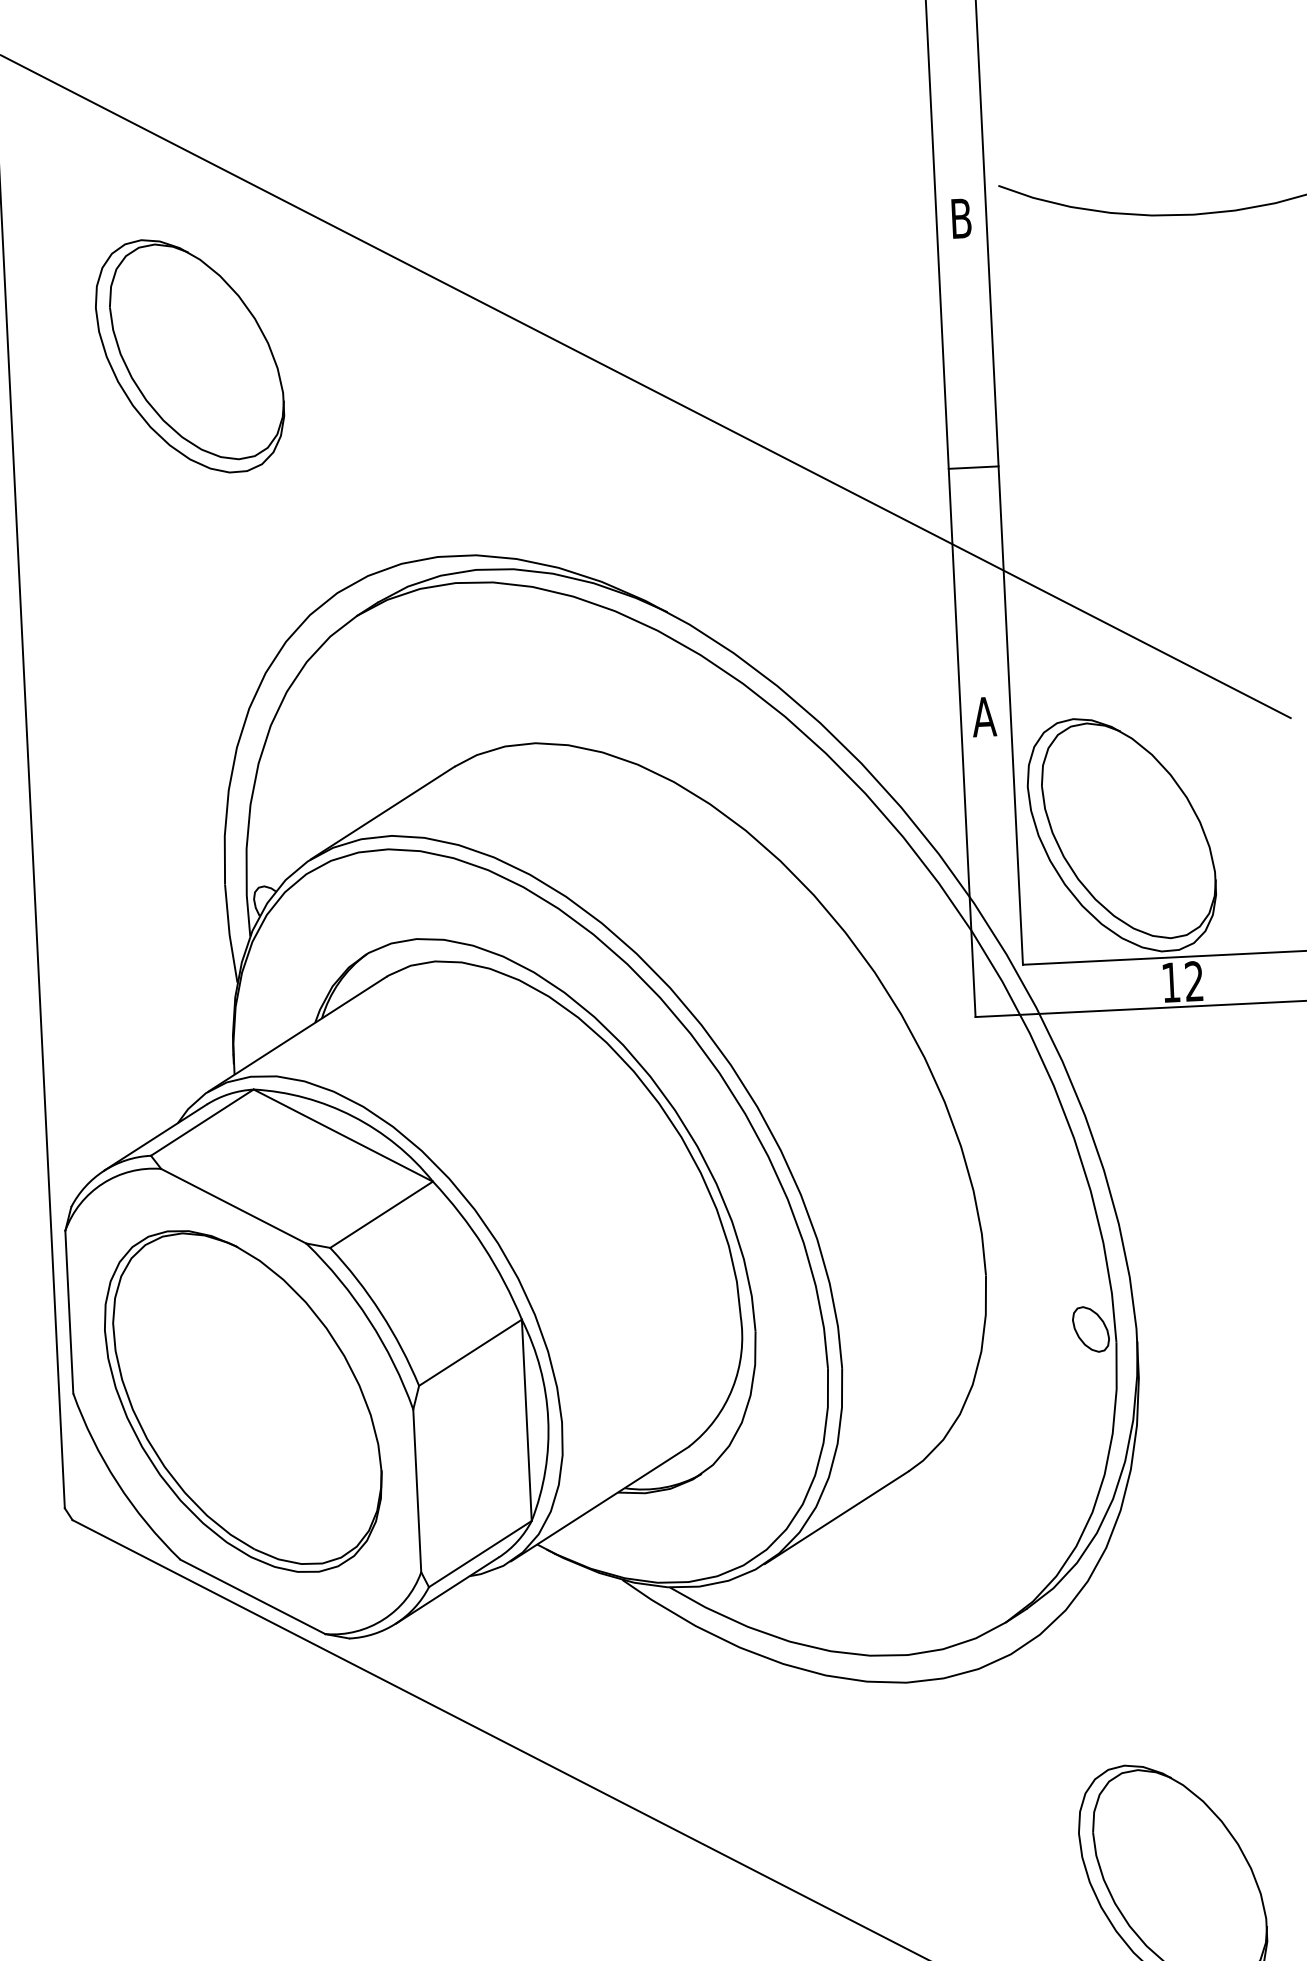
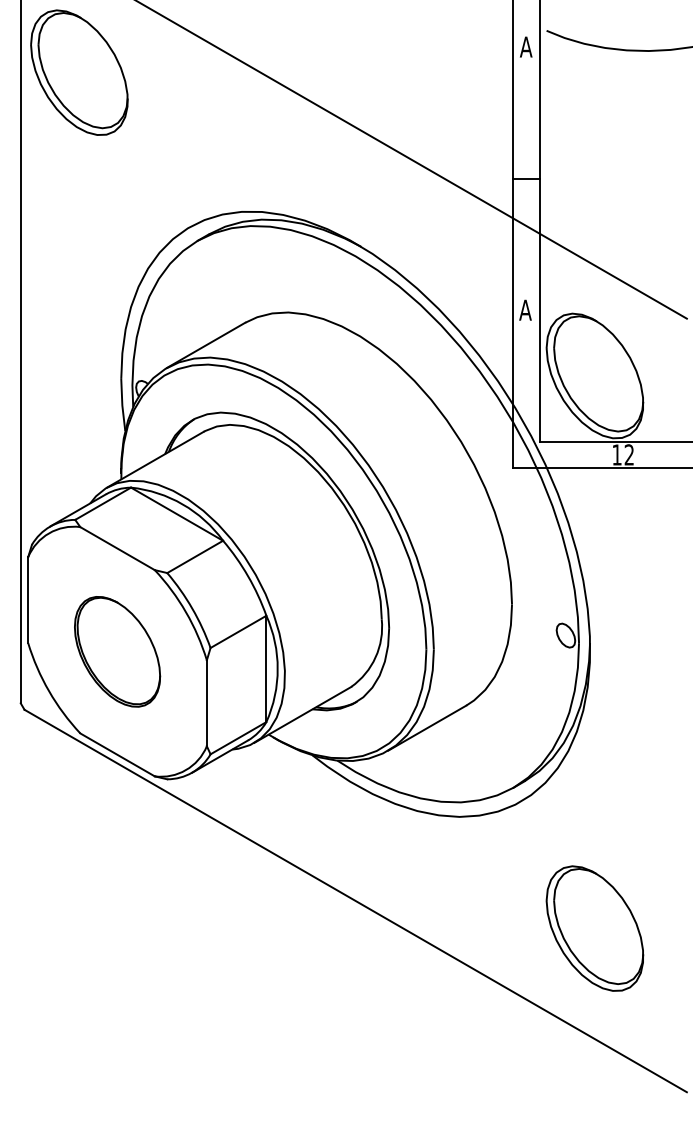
text: (959, 217) -> (525, 46), B -> A
part: (190, 355) -> (79, 72), moved
part: (243, 1401) -> (117, 651), size x0.6

